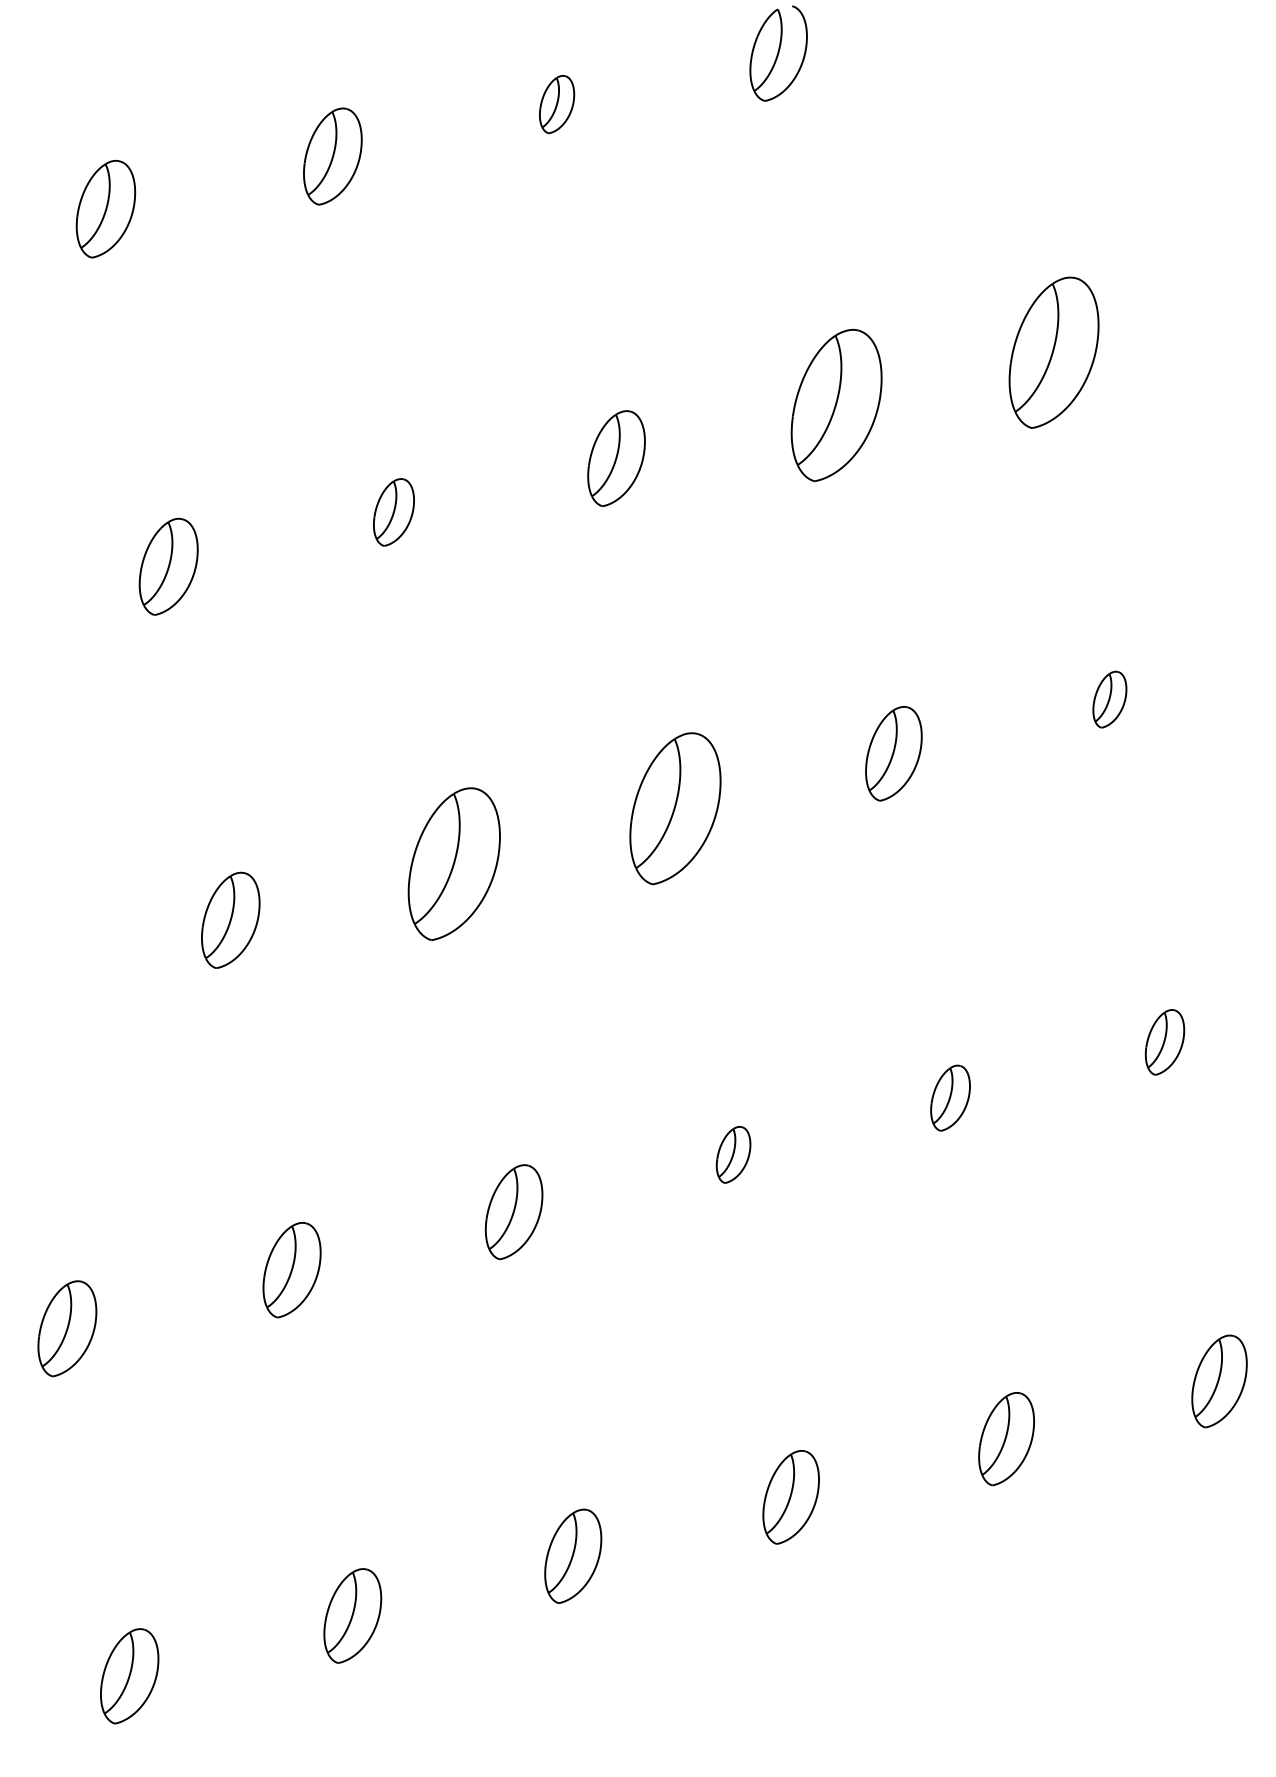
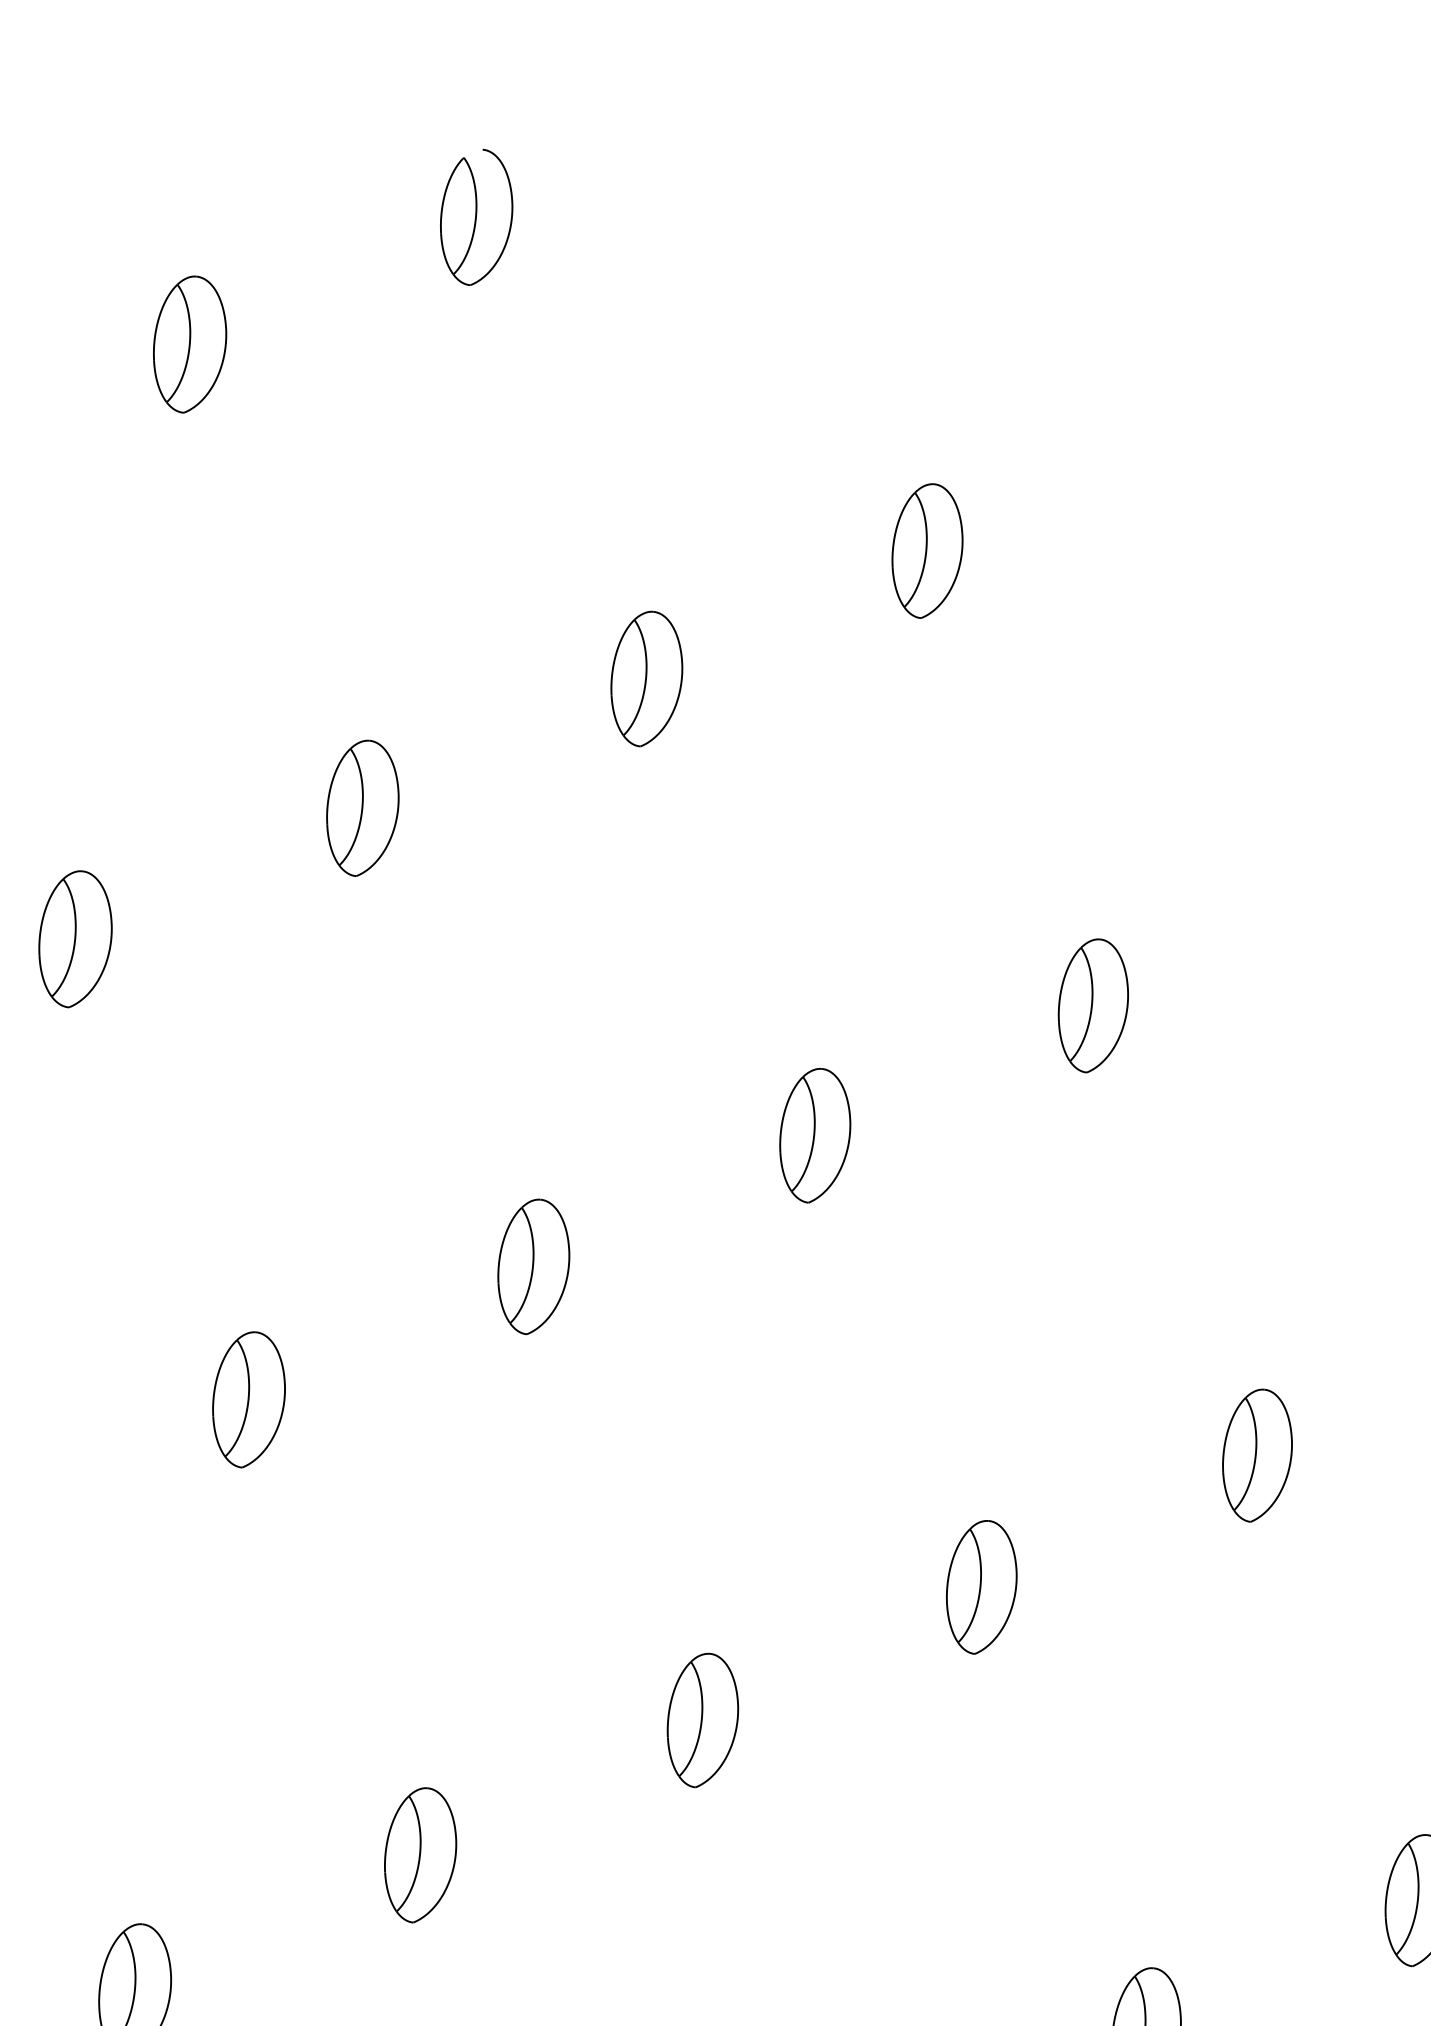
part: (556, 104) -> (189, 344), size x1.67
part: (1053, 352) -> (926, 550), size x0.62
part: (836, 405) -> (646, 678), size x0.62
part: (393, 512) -> (74, 939), size x1.43
part: (1109, 699) -> (1092, 1005), size x1.67
part: (675, 808) -> (533, 1266), size x0.62
part: (454, 864) -> (249, 1399), size x0.62
part: (1164, 1042) -> (1256, 1455), size x1.43
part: (950, 1097) -> (981, 1585), size x1.43
part: (733, 1154) -> (702, 1719), size x1.67

